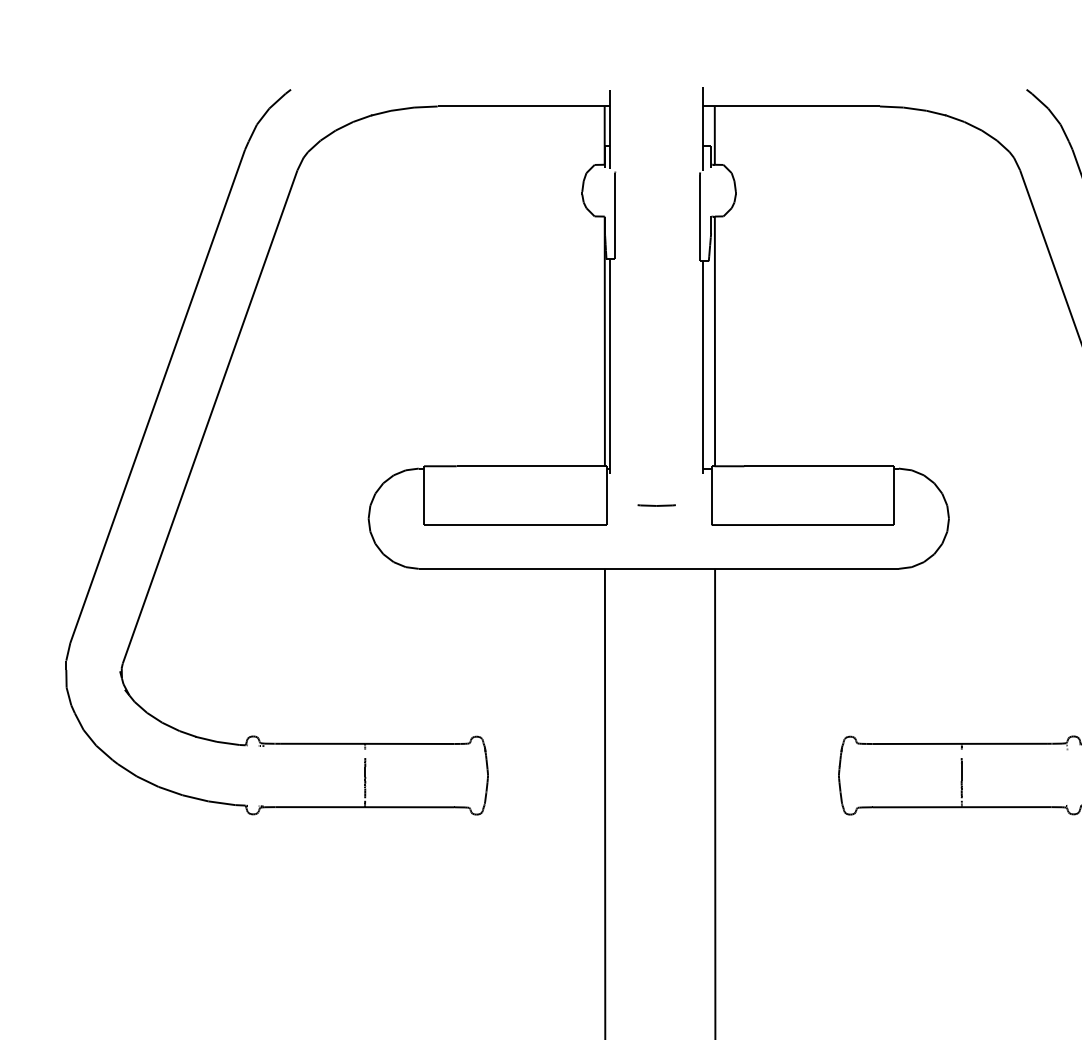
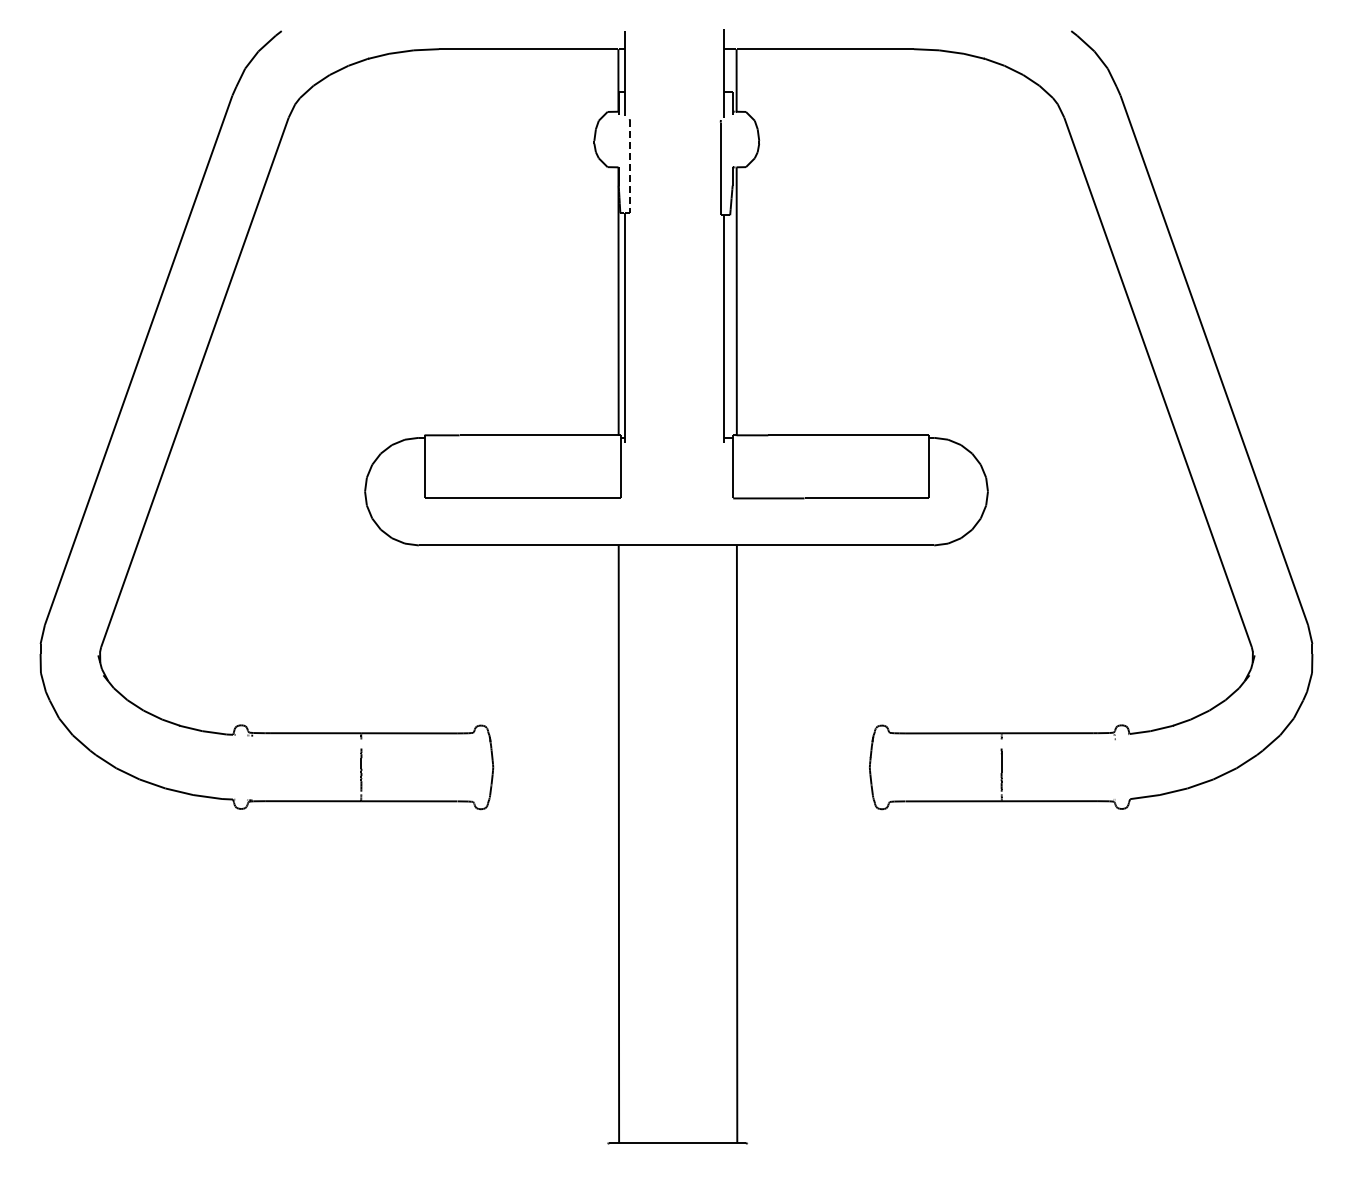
line: (615, 216) -> (629, 167), solid -> dashed
line: (656, 505) -> (673, 477), removed

